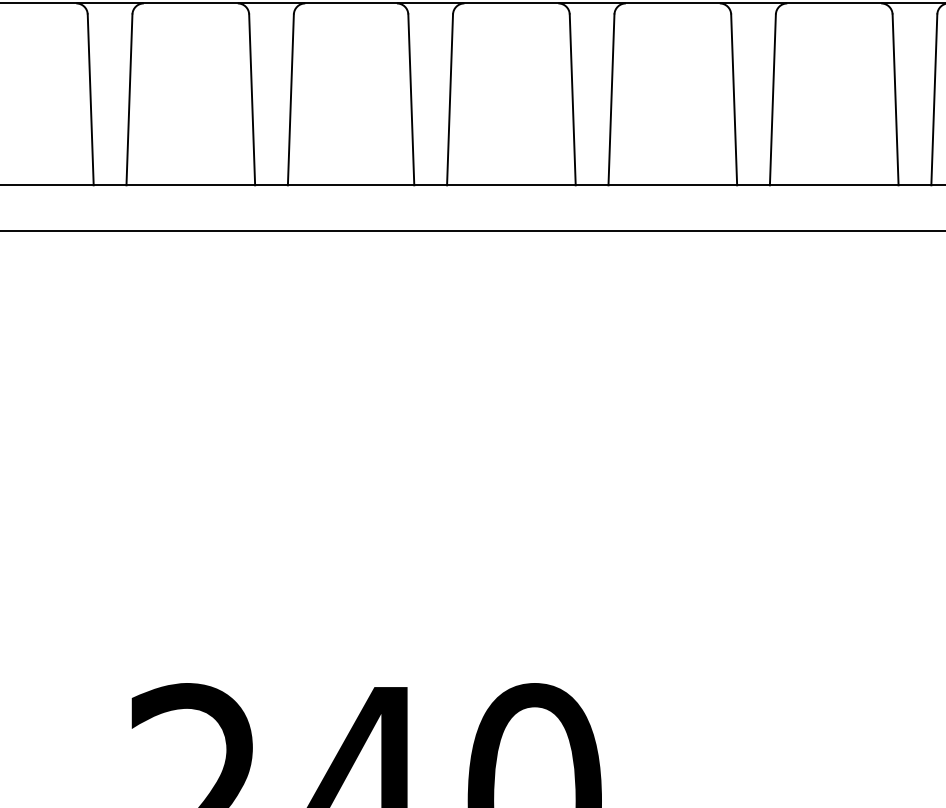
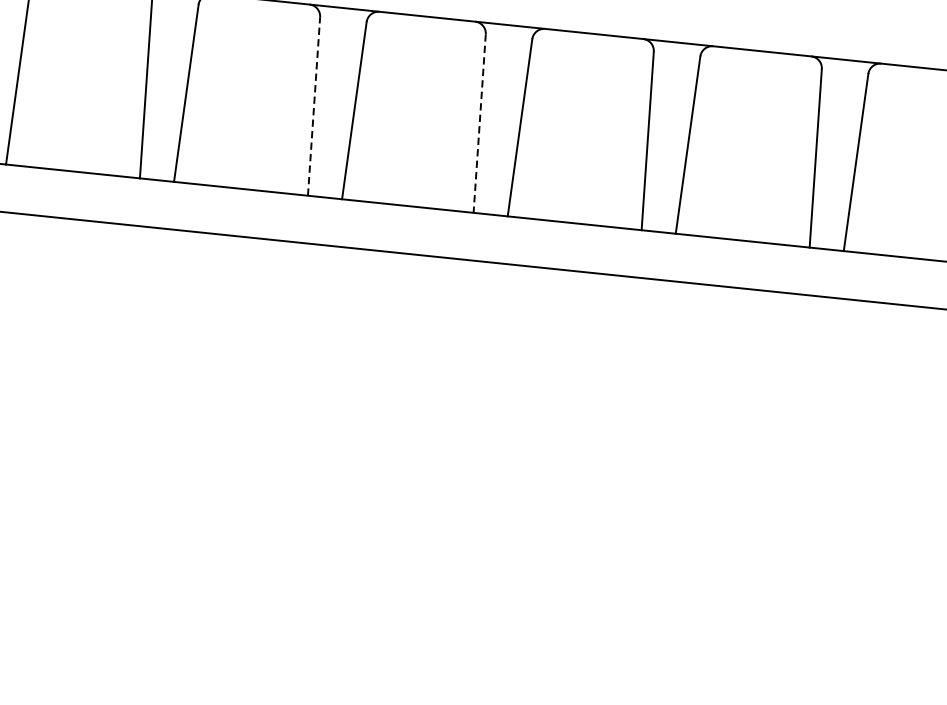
line: (252, 99) -> (314, 106), solid -> dashed
line: (411, 99) -> (479, 123), solid -> dashed

